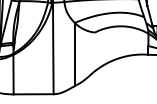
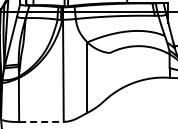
line: (33, 93) -> (41, 121), solid -> dashed

